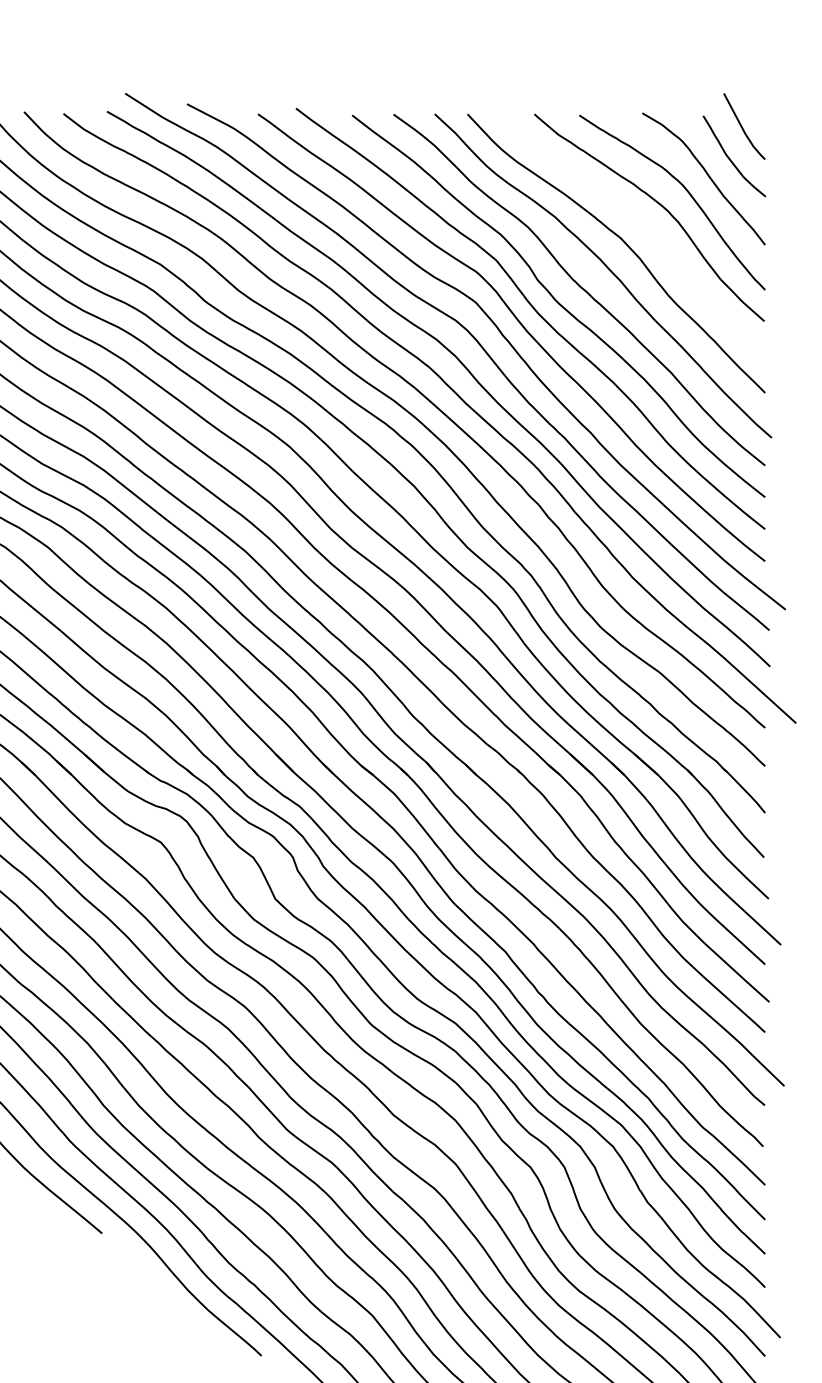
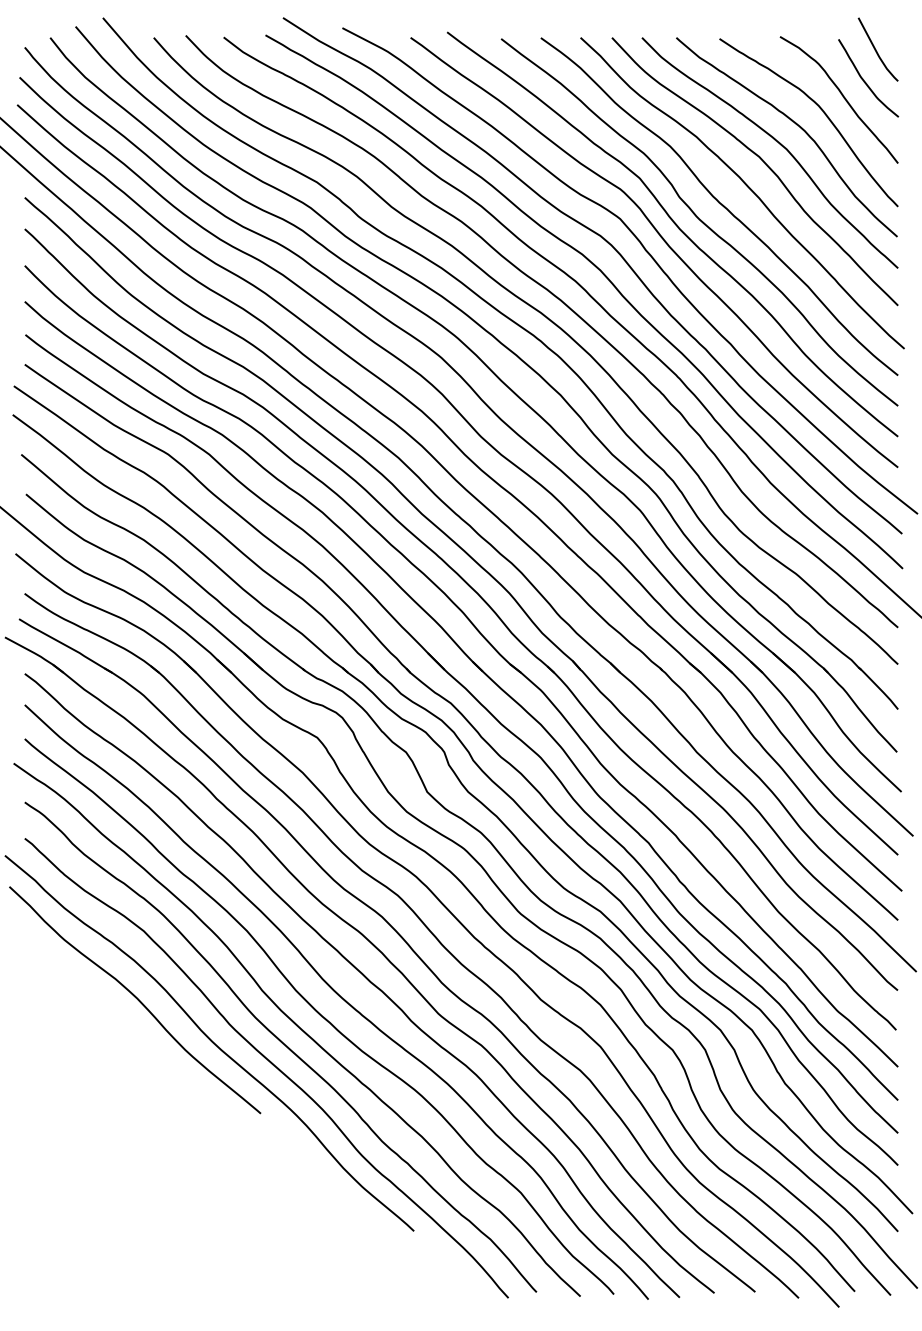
curve: (637, 222) -> (775, 141), added

